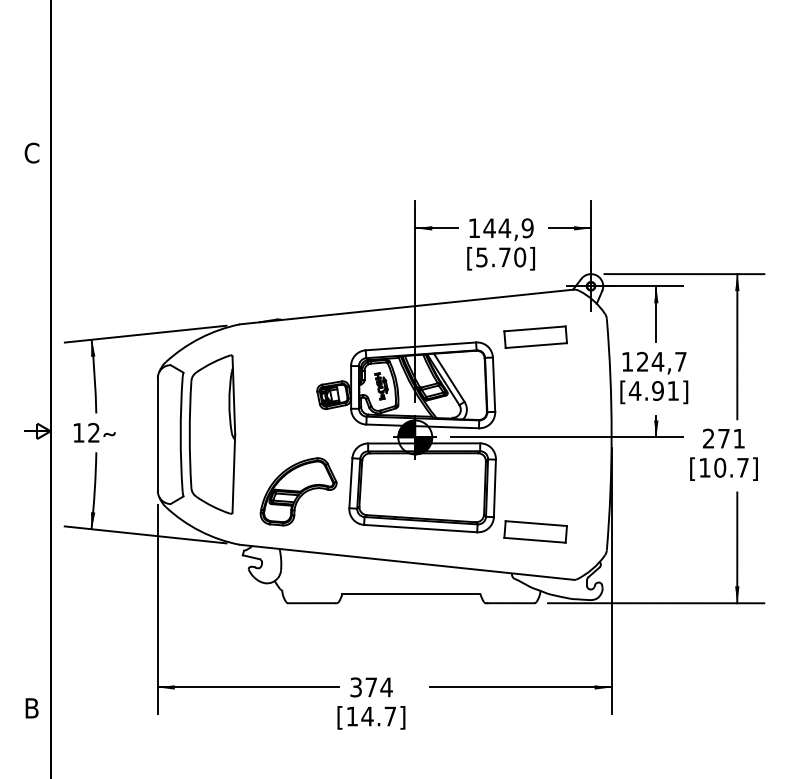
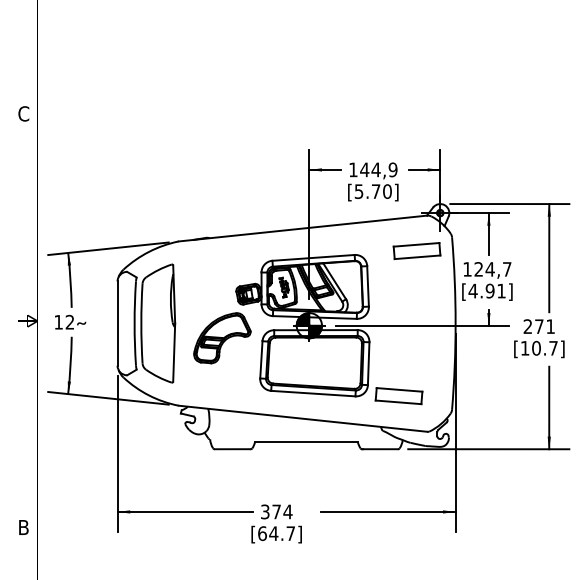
part: (534, 337) -> (416, 251), moved
part: (298, 492) -> (222, 338), moved
text: (352, 716) -> (262, 533), [14.7] -> [64.7]

